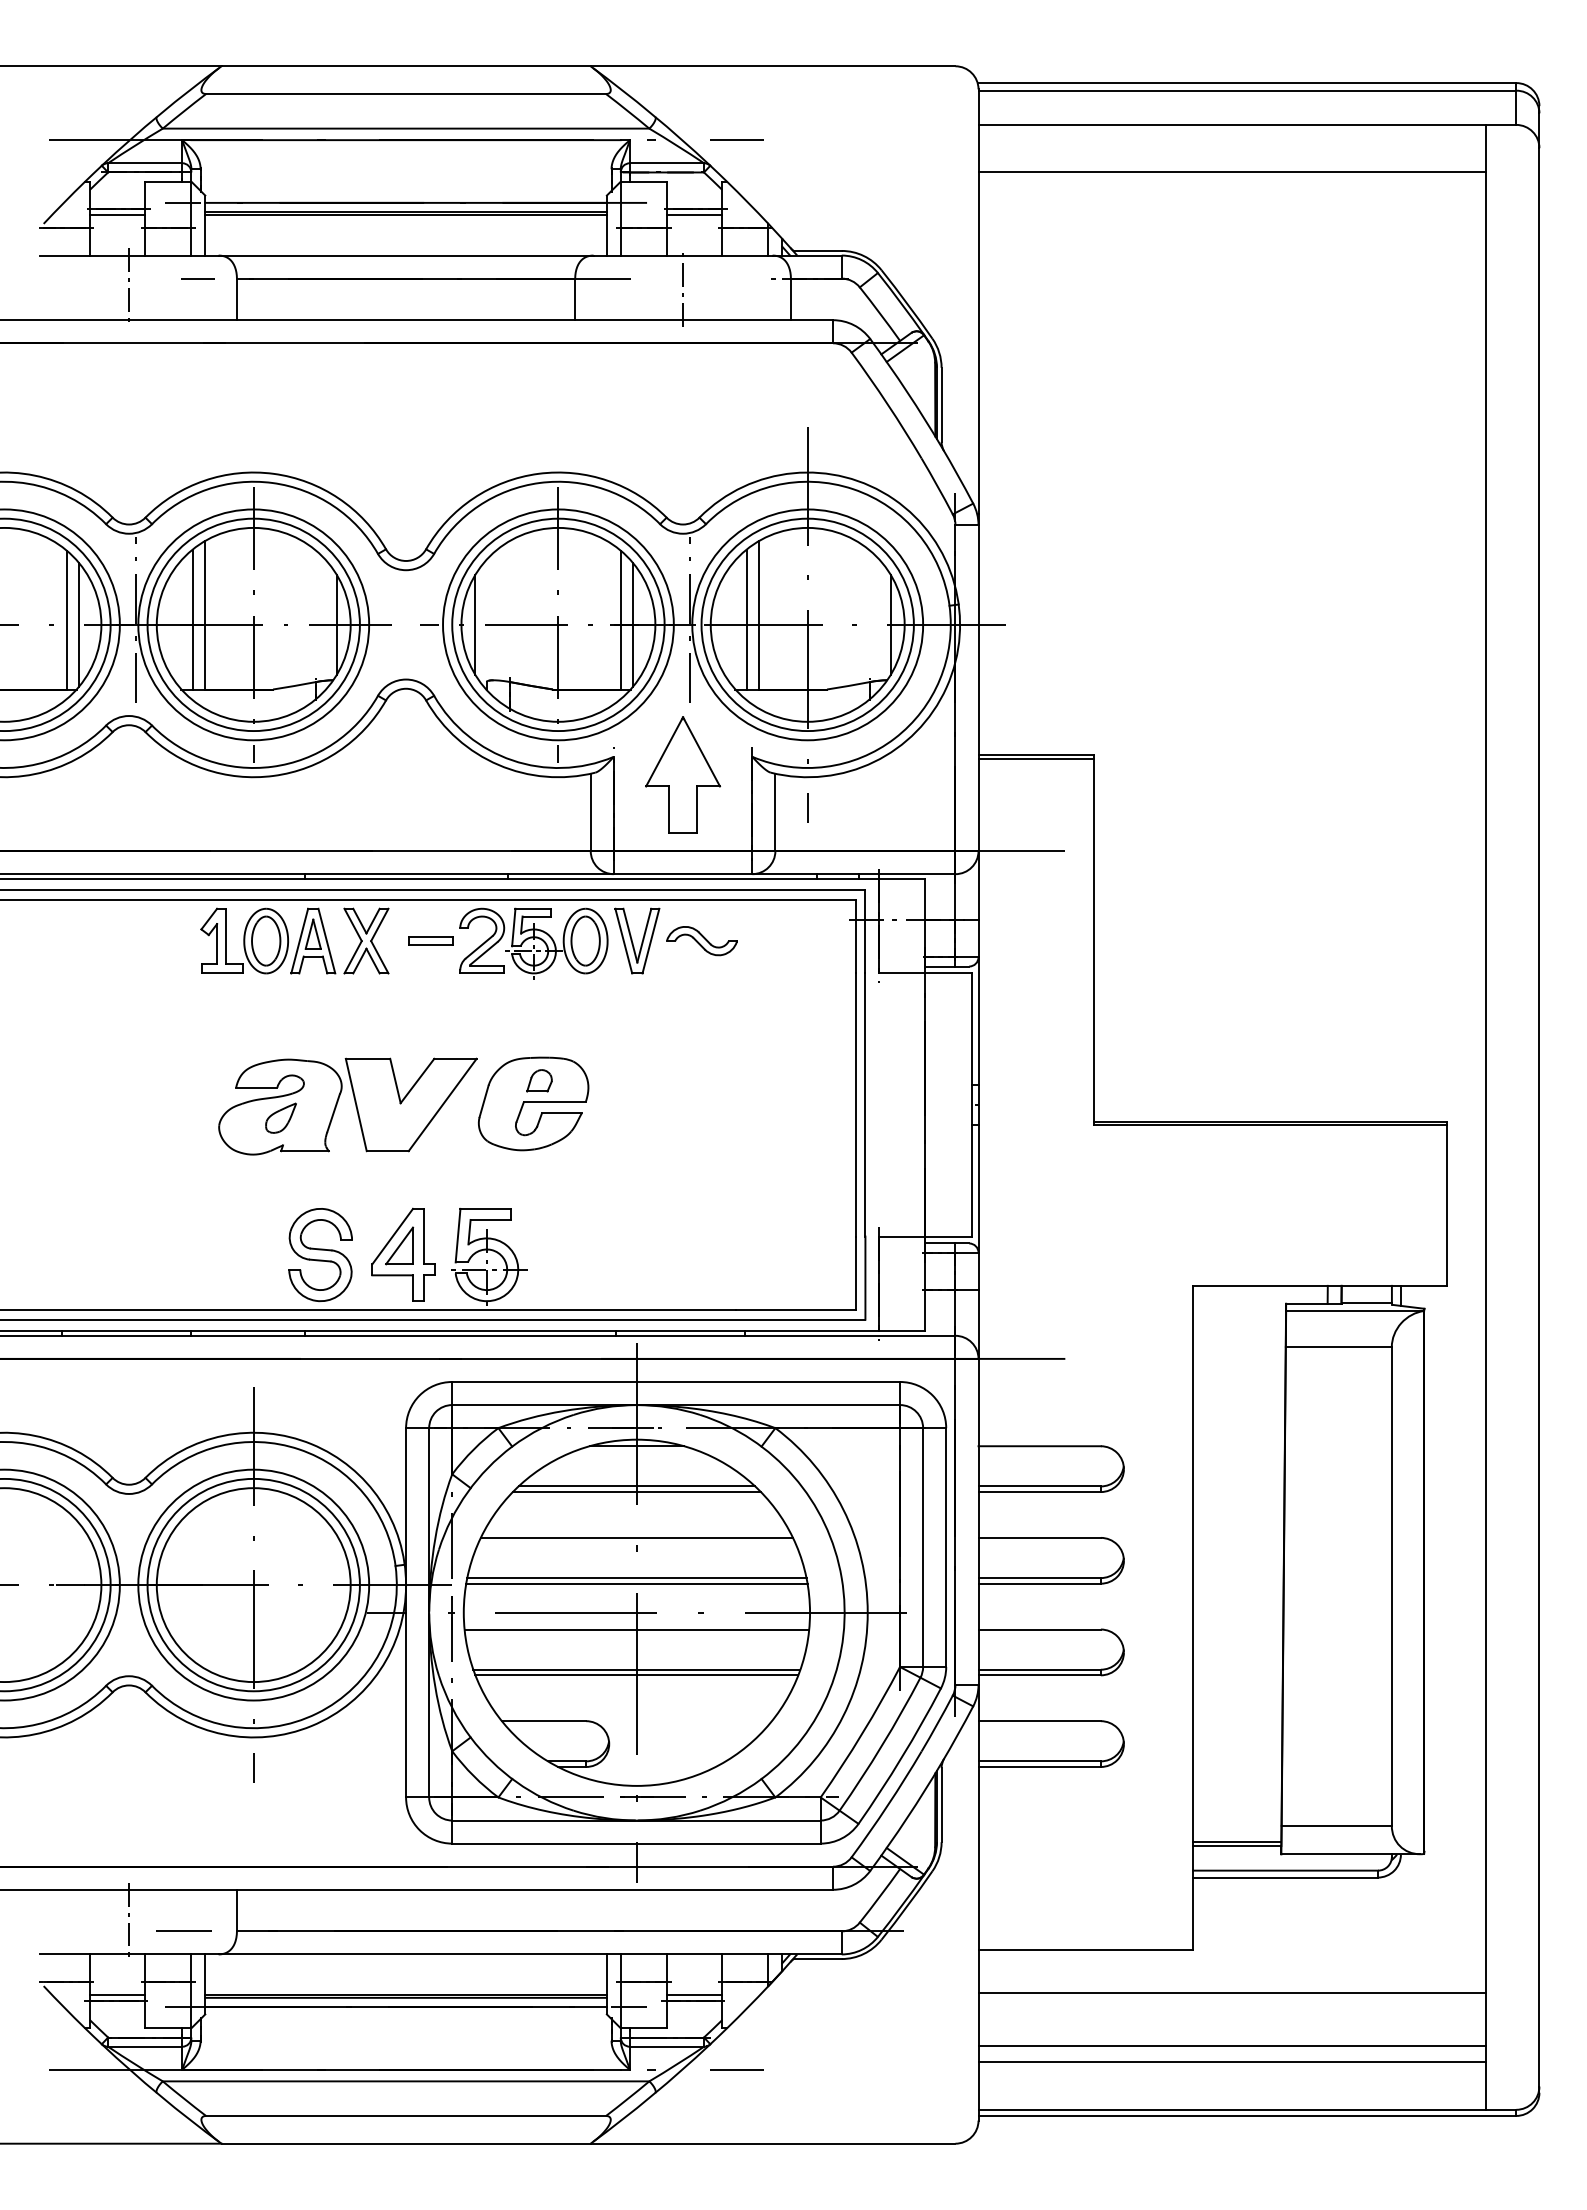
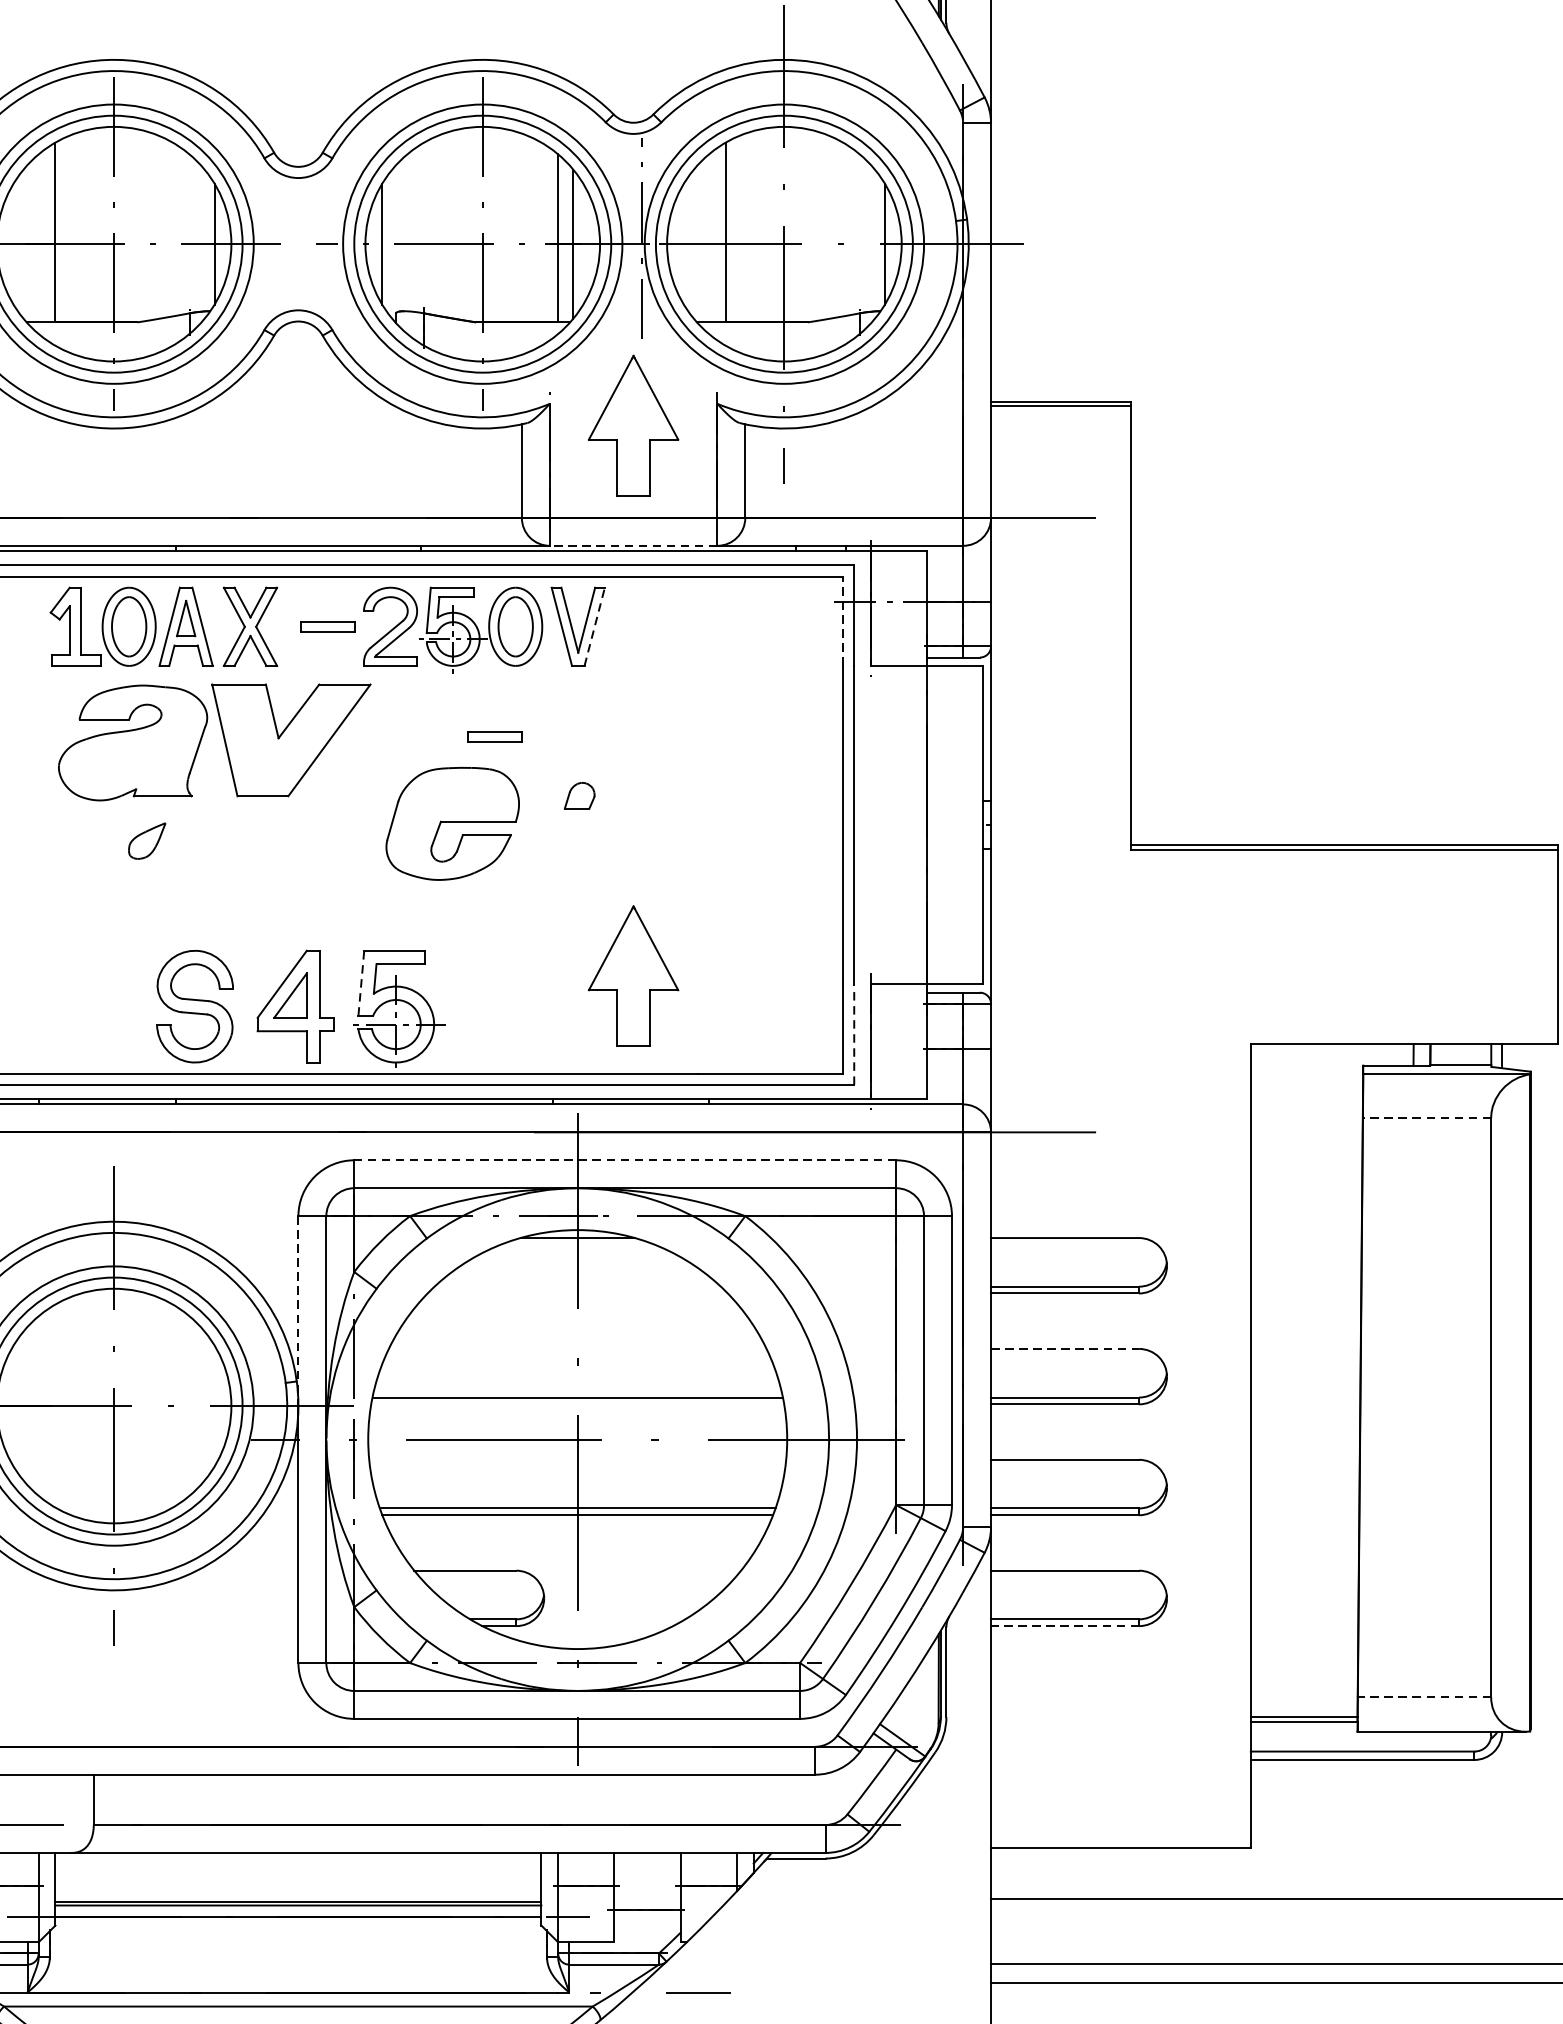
line: (192, 619) -> (39, 237), removed
line: (746, 619) -> (710, 237), removed
line: (682, 874) -> (632, 546), solid -> dashed
line: (856, 936) -> (843, 621), solid -> dashed
line: (651, 940) -> (595, 626), solid -> dashed
part: (701, 941) -> (655, 627), removed
part: (568, 1031) -> (494, 736), added
part: (539, 1080) -> (579, 795), moved
part: (355, 1106) -> (223, 742), moved
part: (682, 1229) -> (632, 975), added
line: (458, 1235) -> (361, 983), solid -> dashed
line: (865, 1278) -> (854, 1035), solid -> dashed
line: (1338, 1347) -> (1426, 1118), solid -> dashed
line: (676, 1381) -> (625, 1159), solid -> dashed
line: (636, 1486) -> (577, 1286), removed
line: (636, 1492) -> (577, 1294), removed
line: (406, 1507) -> (298, 1312), solid -> dashed
line: (636, 1537) -> (577, 1348), removed
line: (1040, 1537) -> (1066, 1348), solid -> dashed
line: (636, 1583) -> (577, 1404), removed
line: (636, 1629) -> (577, 1459), removed
line: (1039, 1766) -> (1064, 1625), solid -> dashed
line: (1336, 1825) -> (1424, 1696), solid -> dashed
line: (694, 1995) -> (647, 1902), removed

